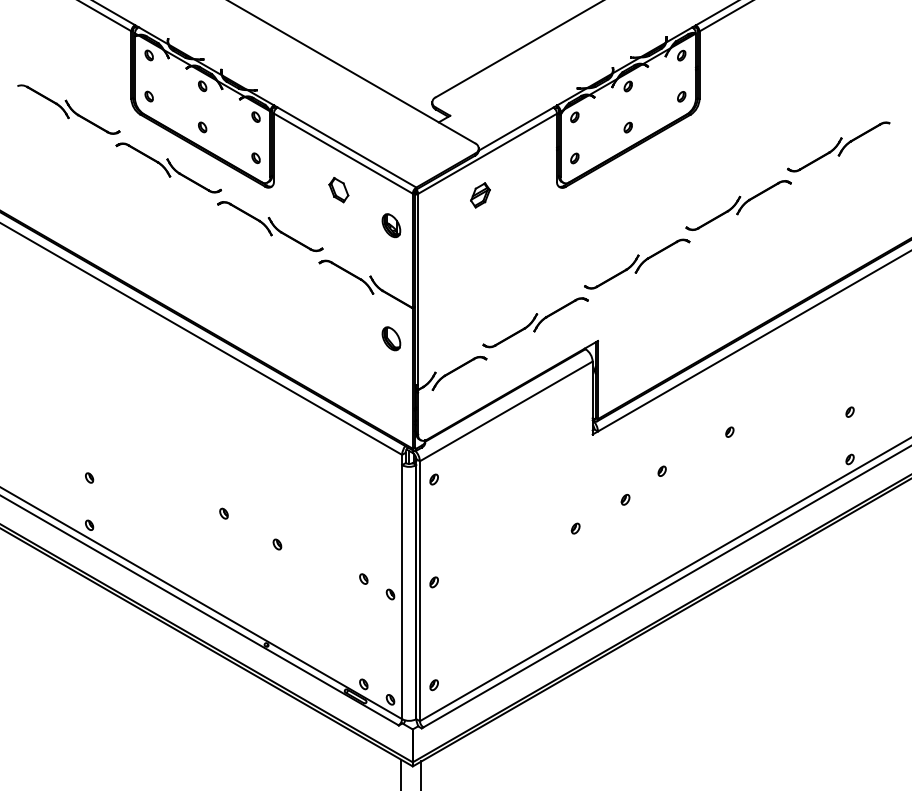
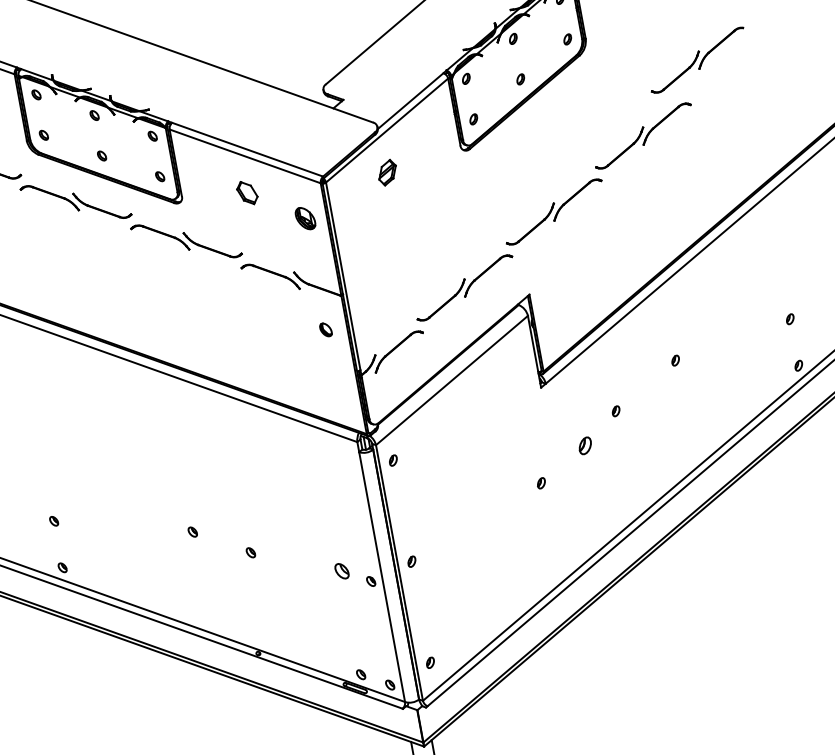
part: (838, 146) -> (697, 60), moved
part: (391, 338) -> (325, 329), size x0.6
part: (625, 499) -> (585, 445), size x1.6
part: (363, 578) -> (341, 570), size x1.6

